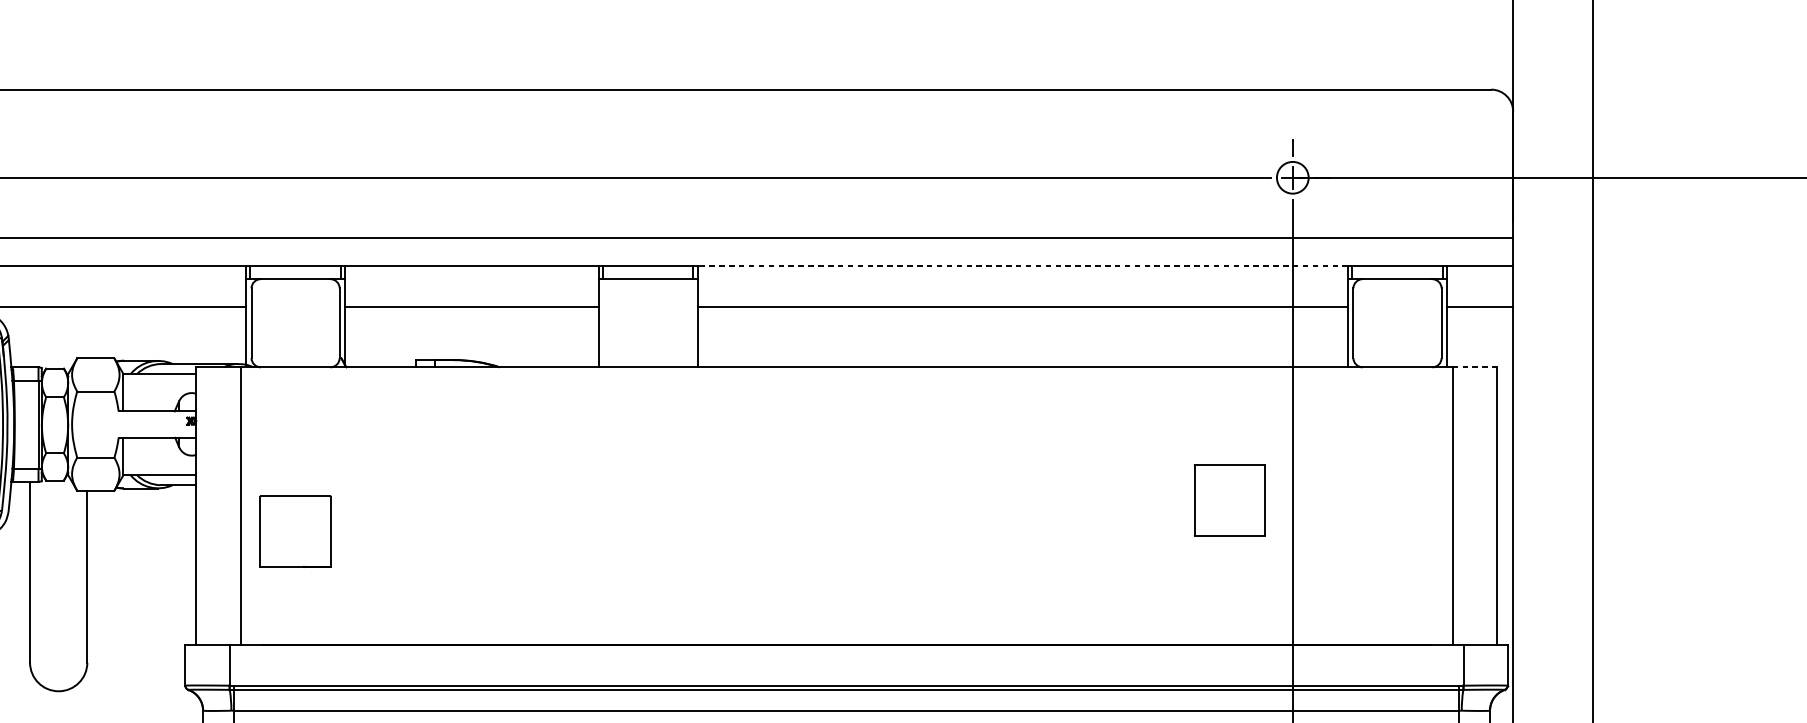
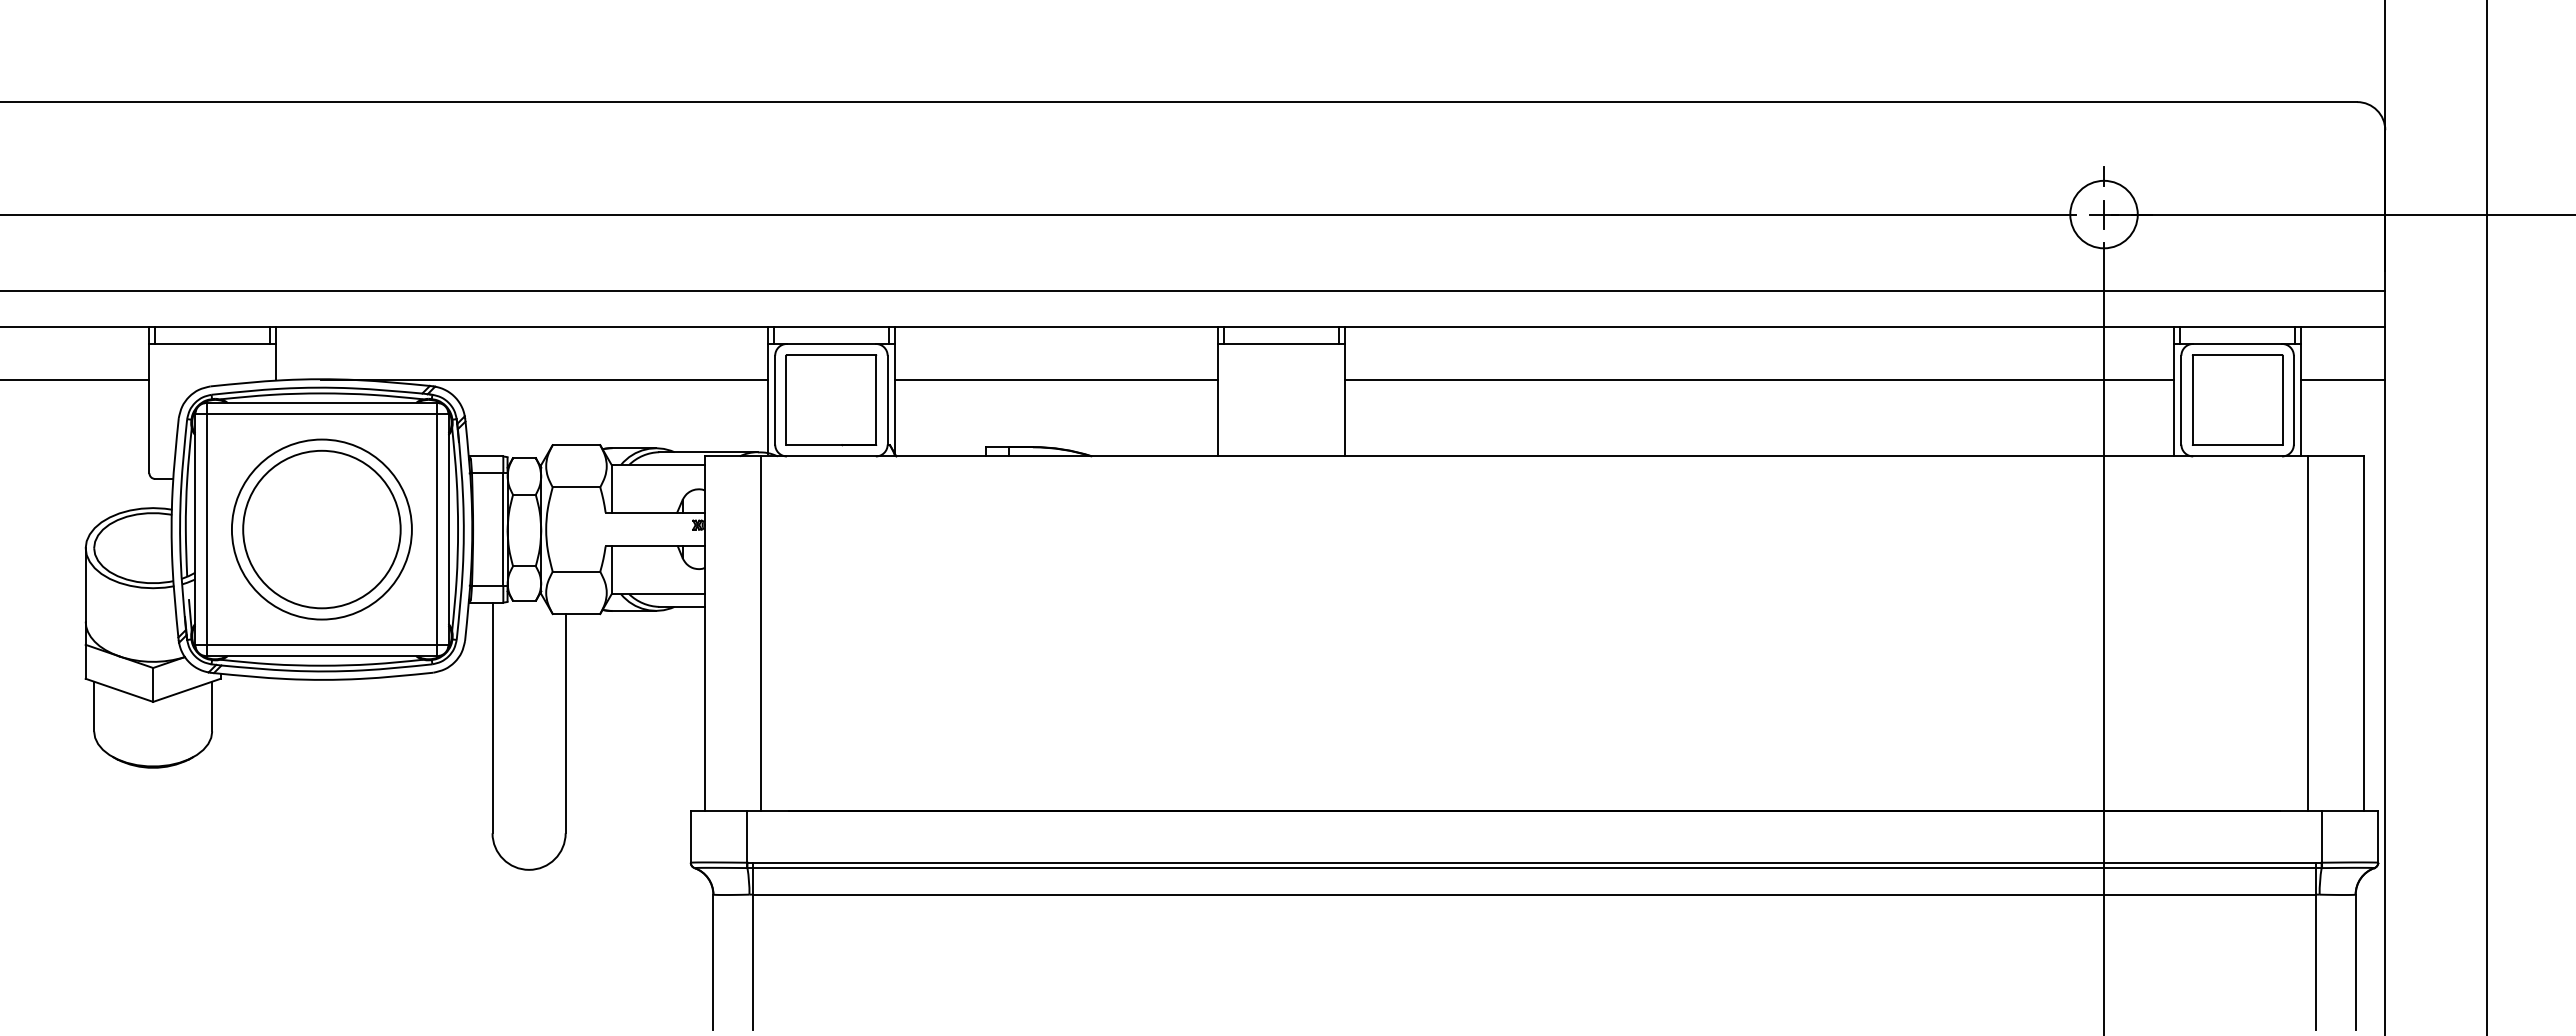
circle: (1292, 177) -> (2103, 214), size x1.67
line: (1022, 266) -> (1759, 327), dashed -> solid
line: (1474, 367) -> (2336, 456), dashed -> solid
part: (1229, 499) -> (2237, 399), moved
part: (295, 531) -> (831, 400), moved

